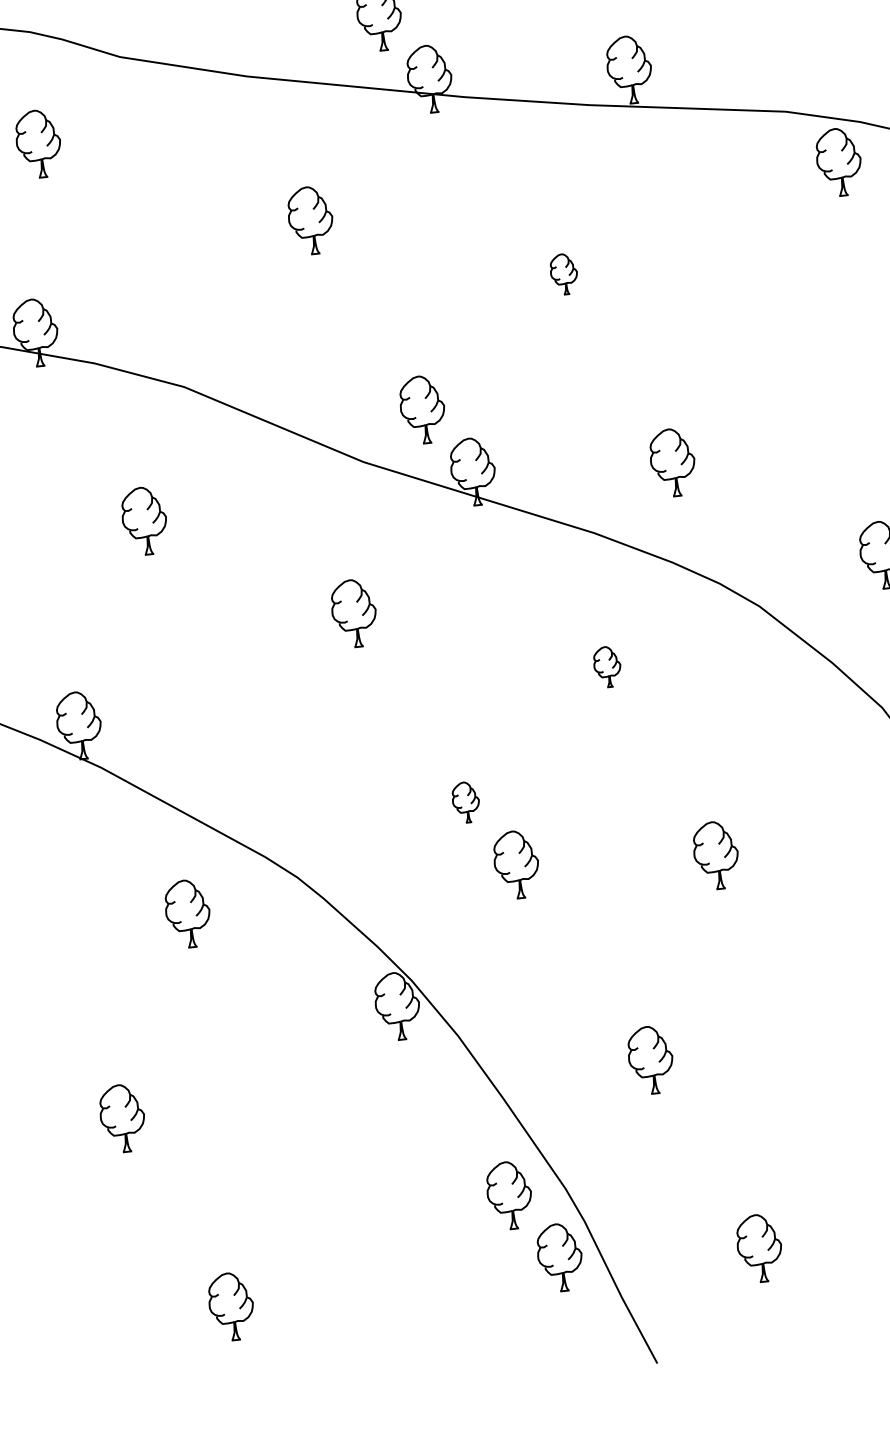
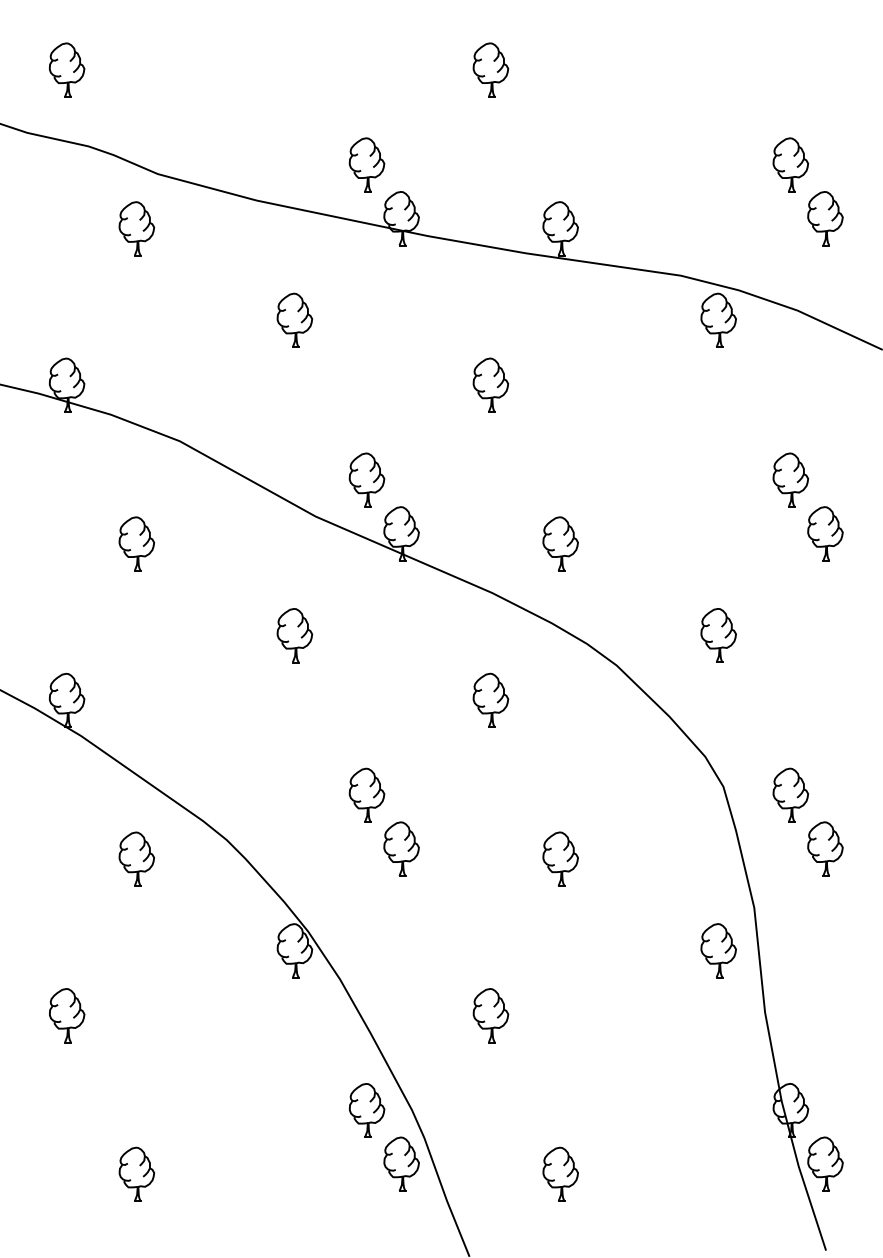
part: (38, 143) -> (136, 228), moved
part: (563, 273) -> (490, 384), size x1.67
part: (606, 666) -> (490, 699), size x1.67
part: (465, 801) -> (366, 794), size x1.67

